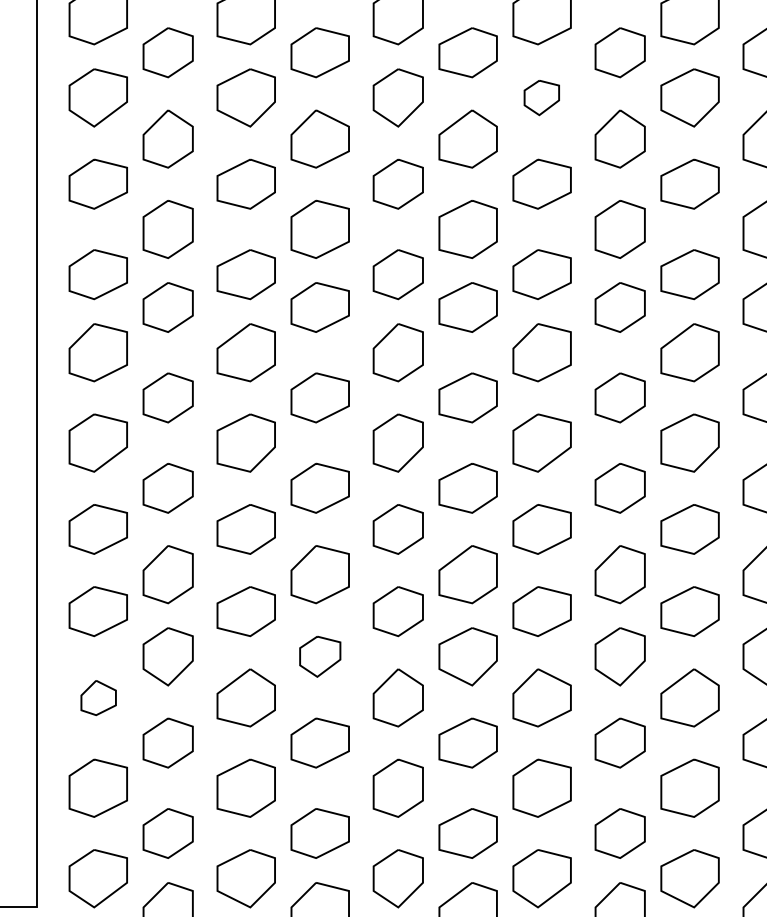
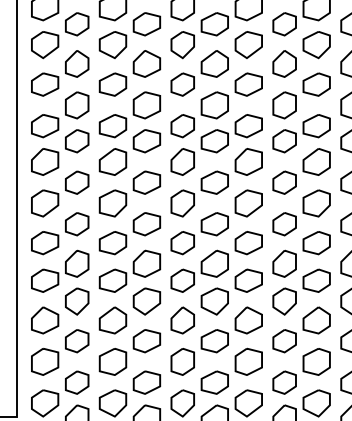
part: (541, 96) -> (248, 44), size x1.67
part: (319, 656) -> (146, 301), size x1.43
part: (99, 698) -> (45, 320), size x1.67

